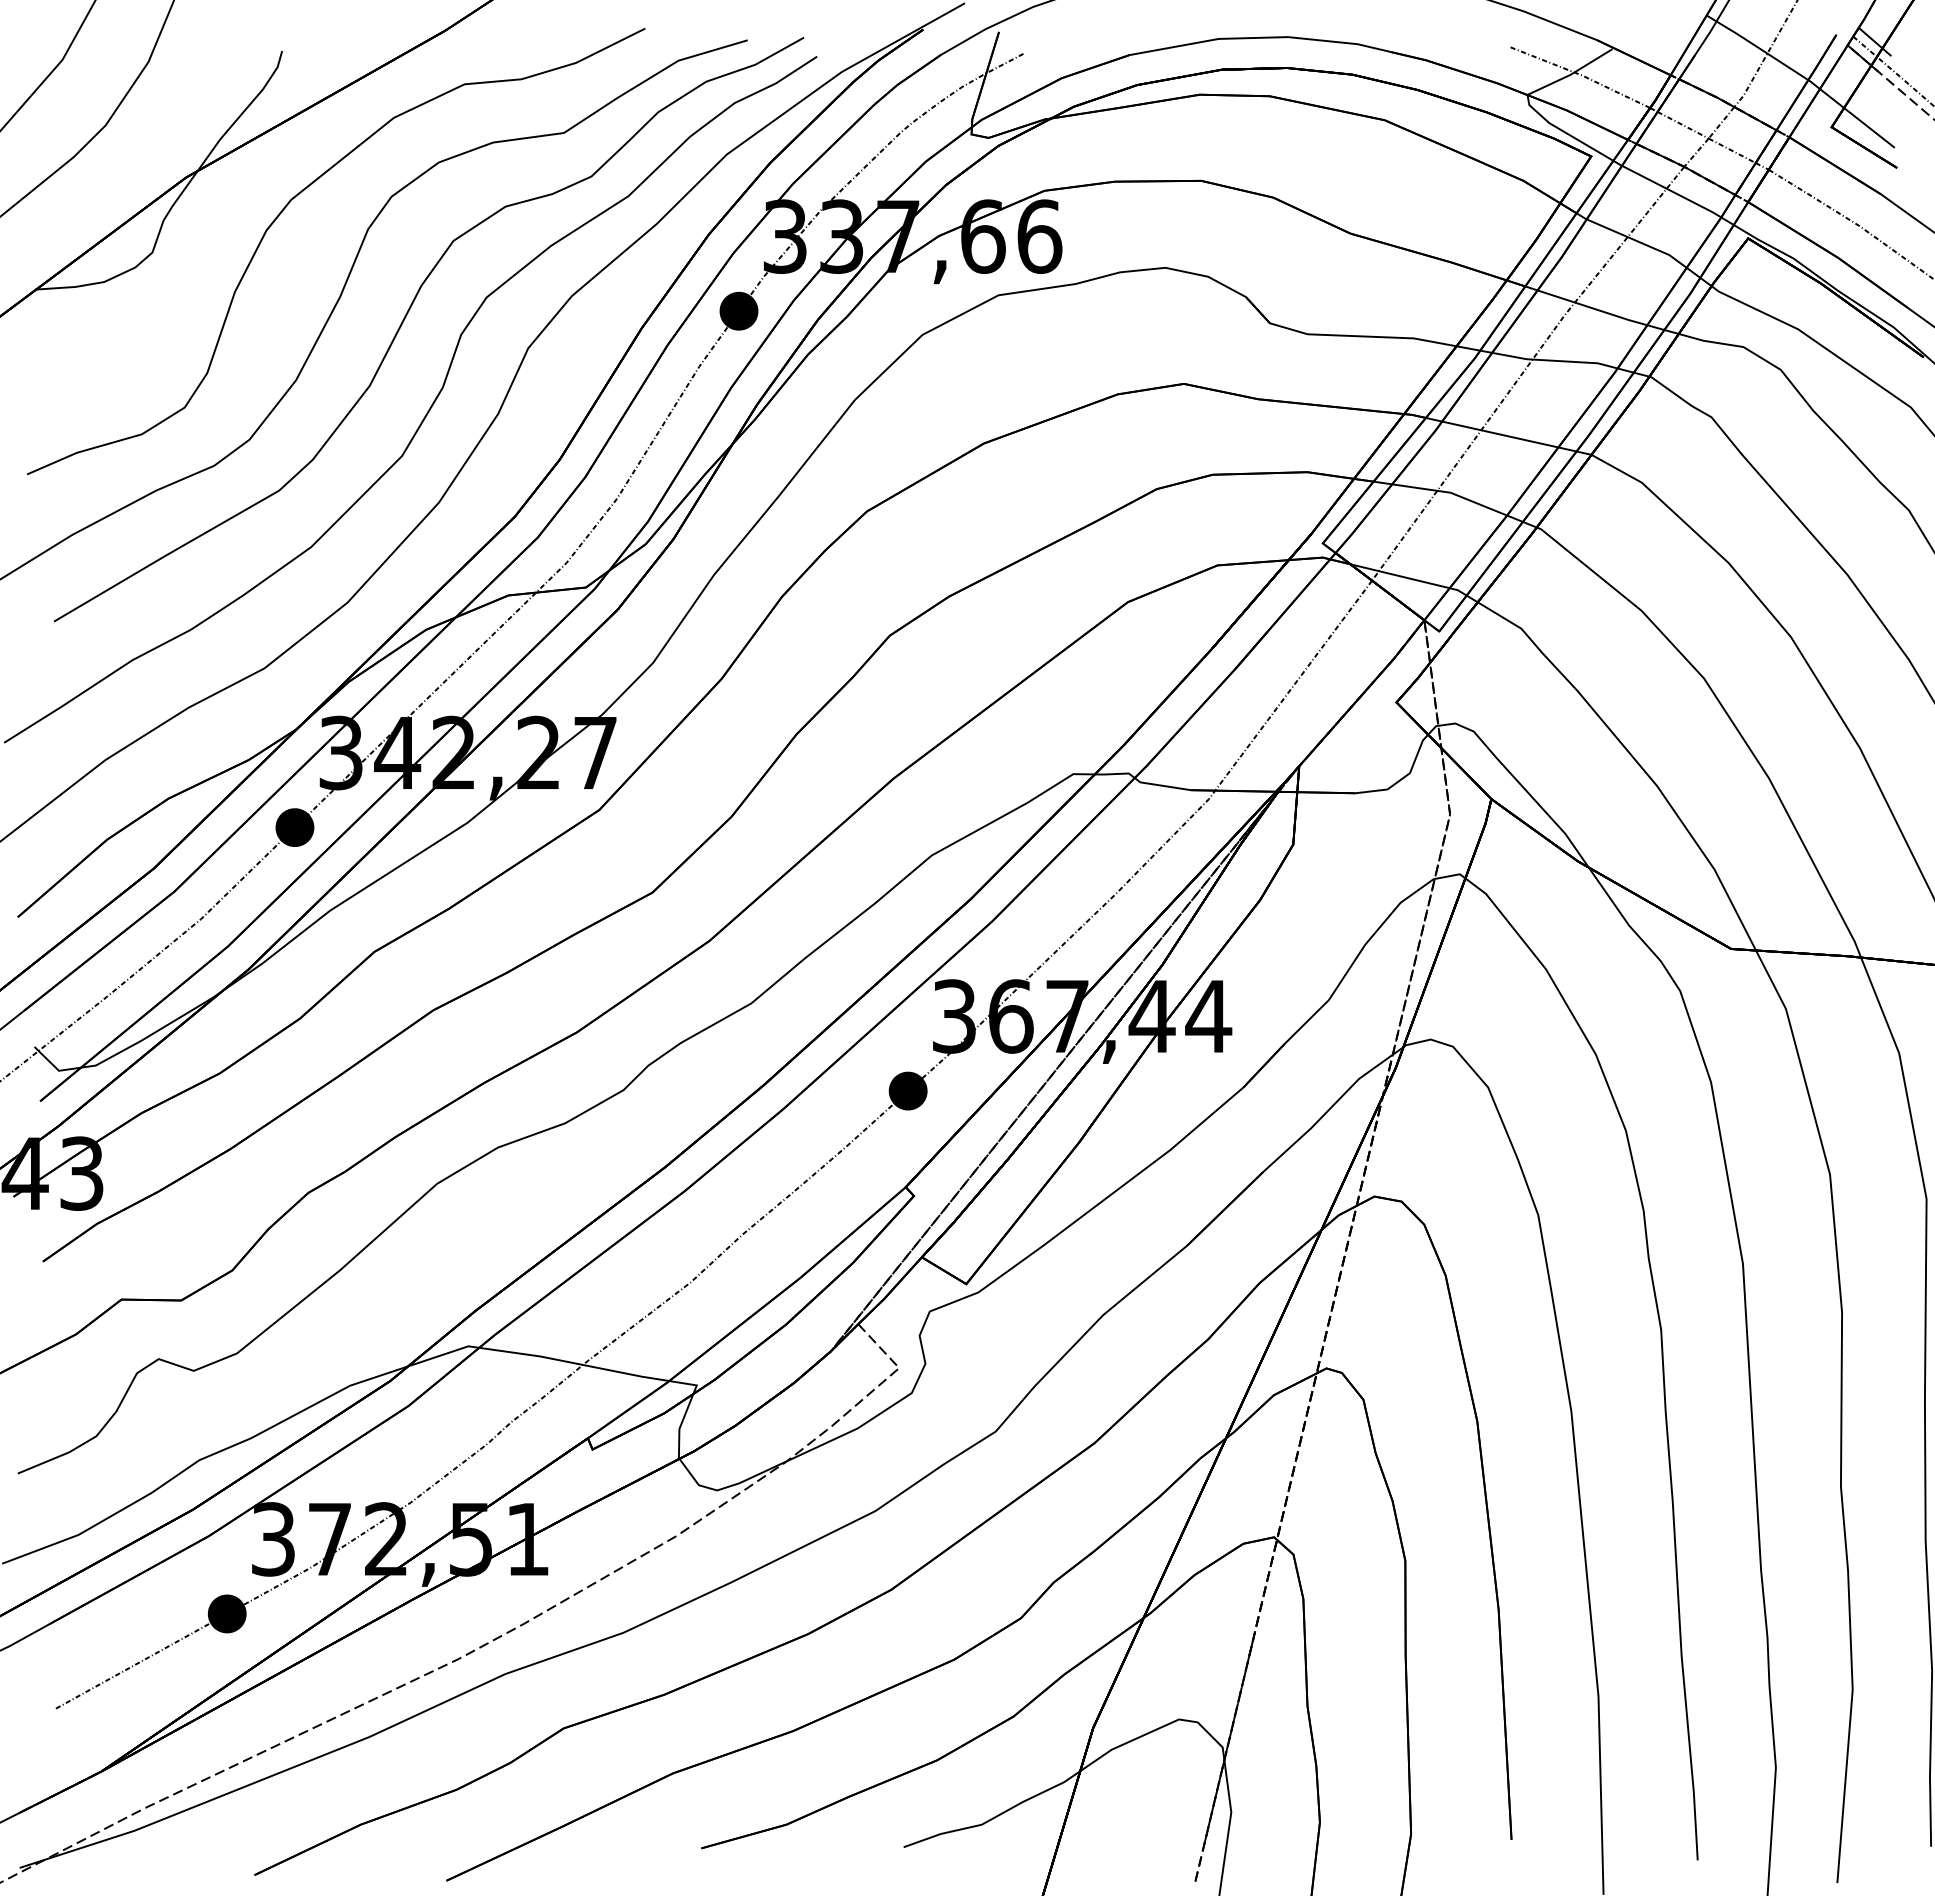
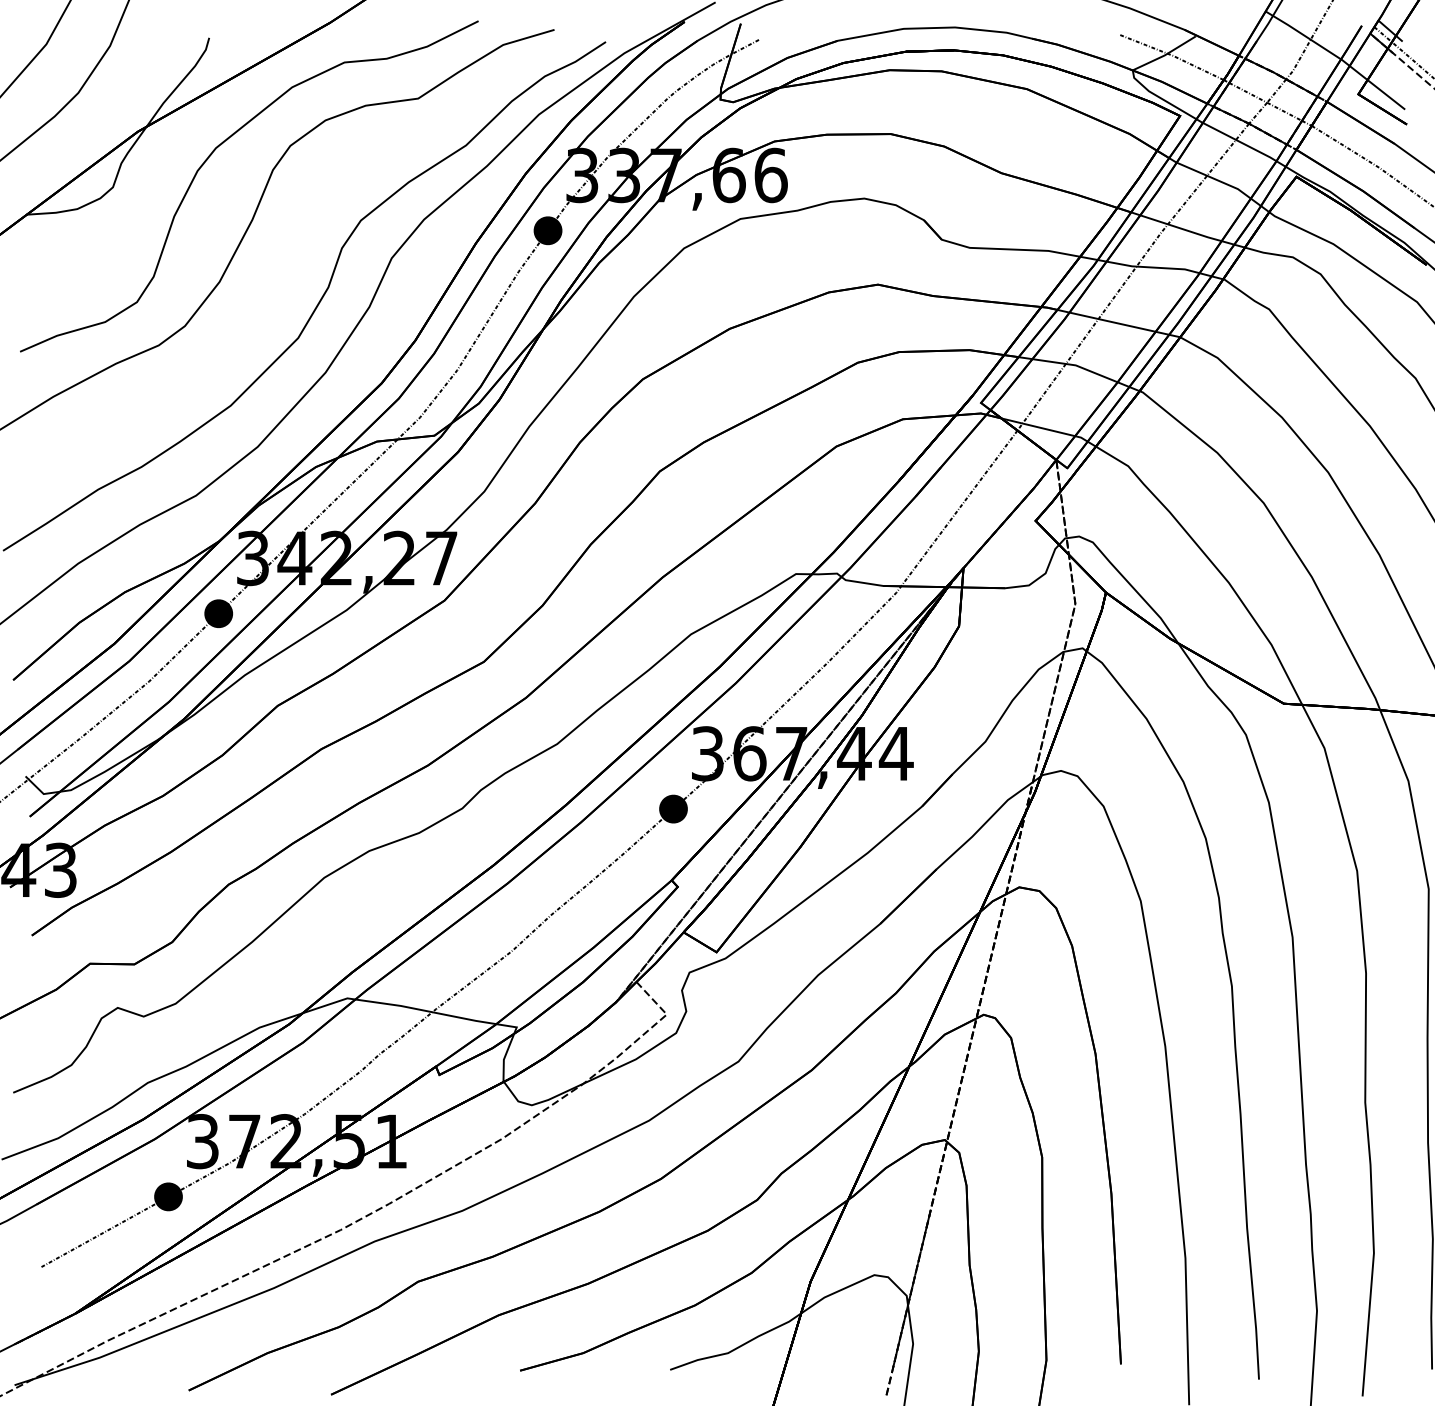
curve: (406, 317) -> (301, 235), removed

